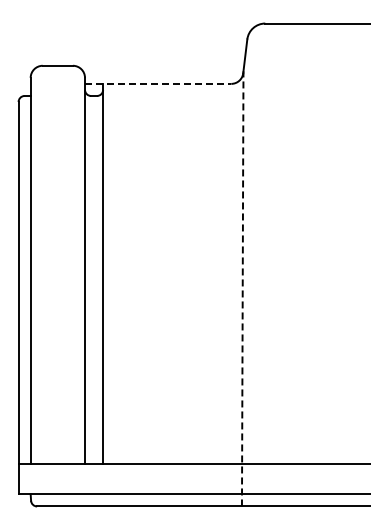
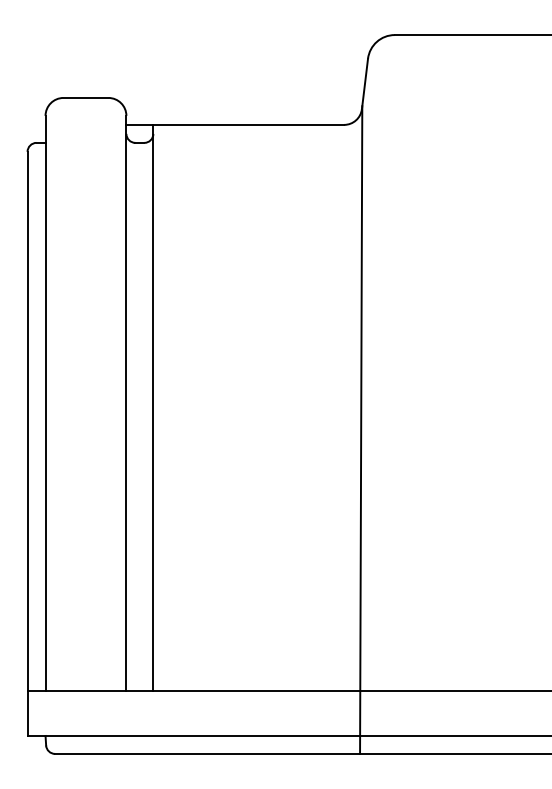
line: (158, 83) -> (235, 124), dashed -> solid
line: (242, 288) -> (360, 429), dashed -> solid

